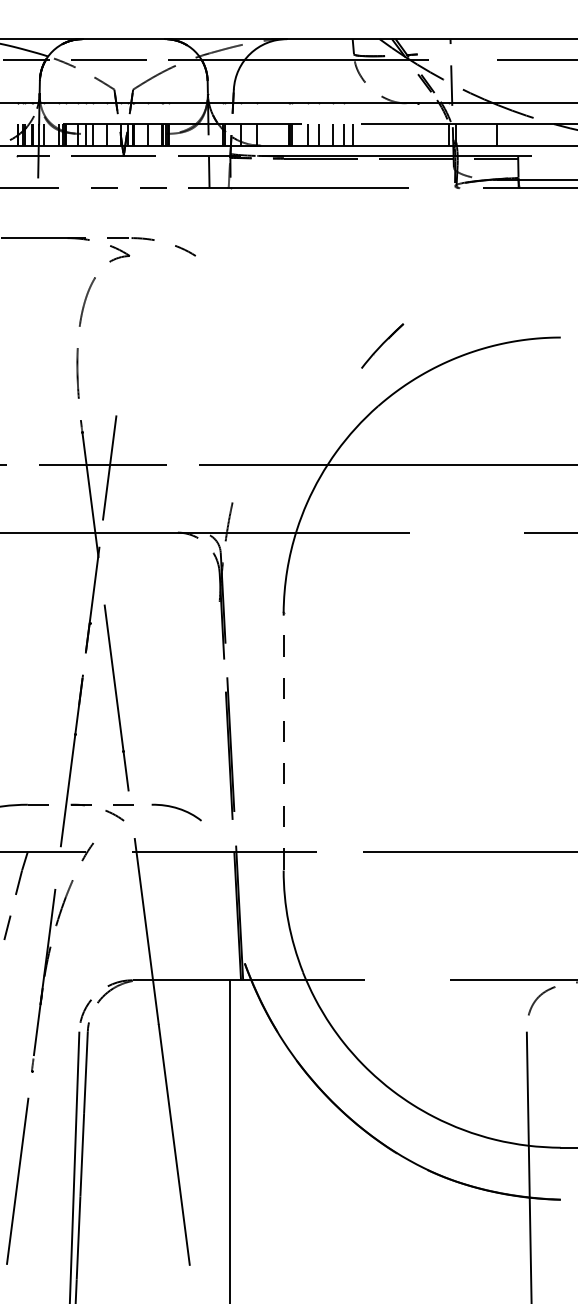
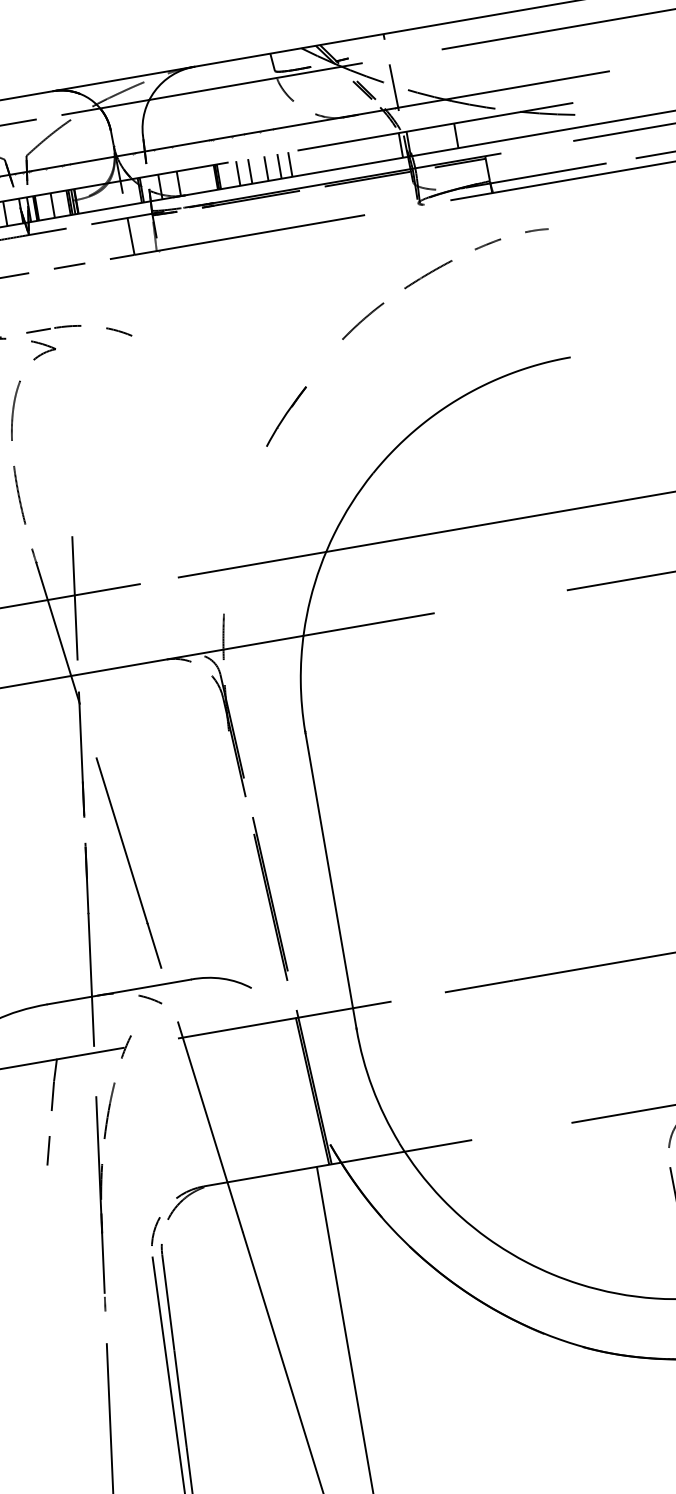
part: (460, 245) -> (436, 270), added
line: (382, 345) -> (286, 415), moved
line: (283, 742) -> (330, 881), dashed -> solid
line: (89, 804) -> (118, 991), dashed -> solid

